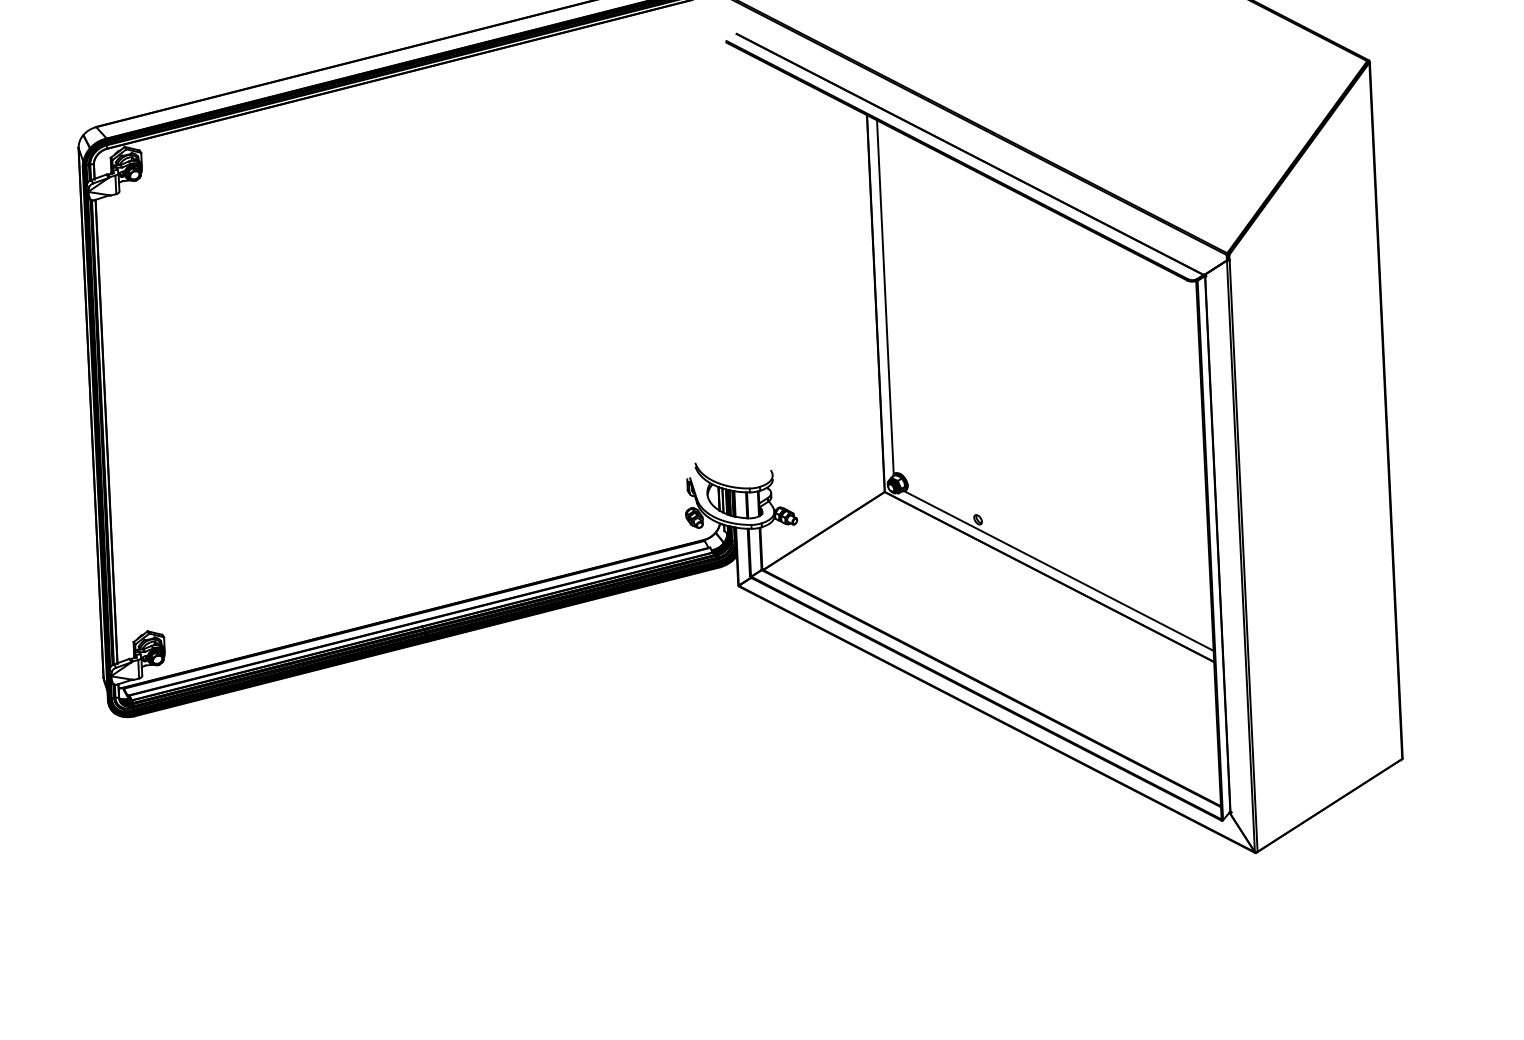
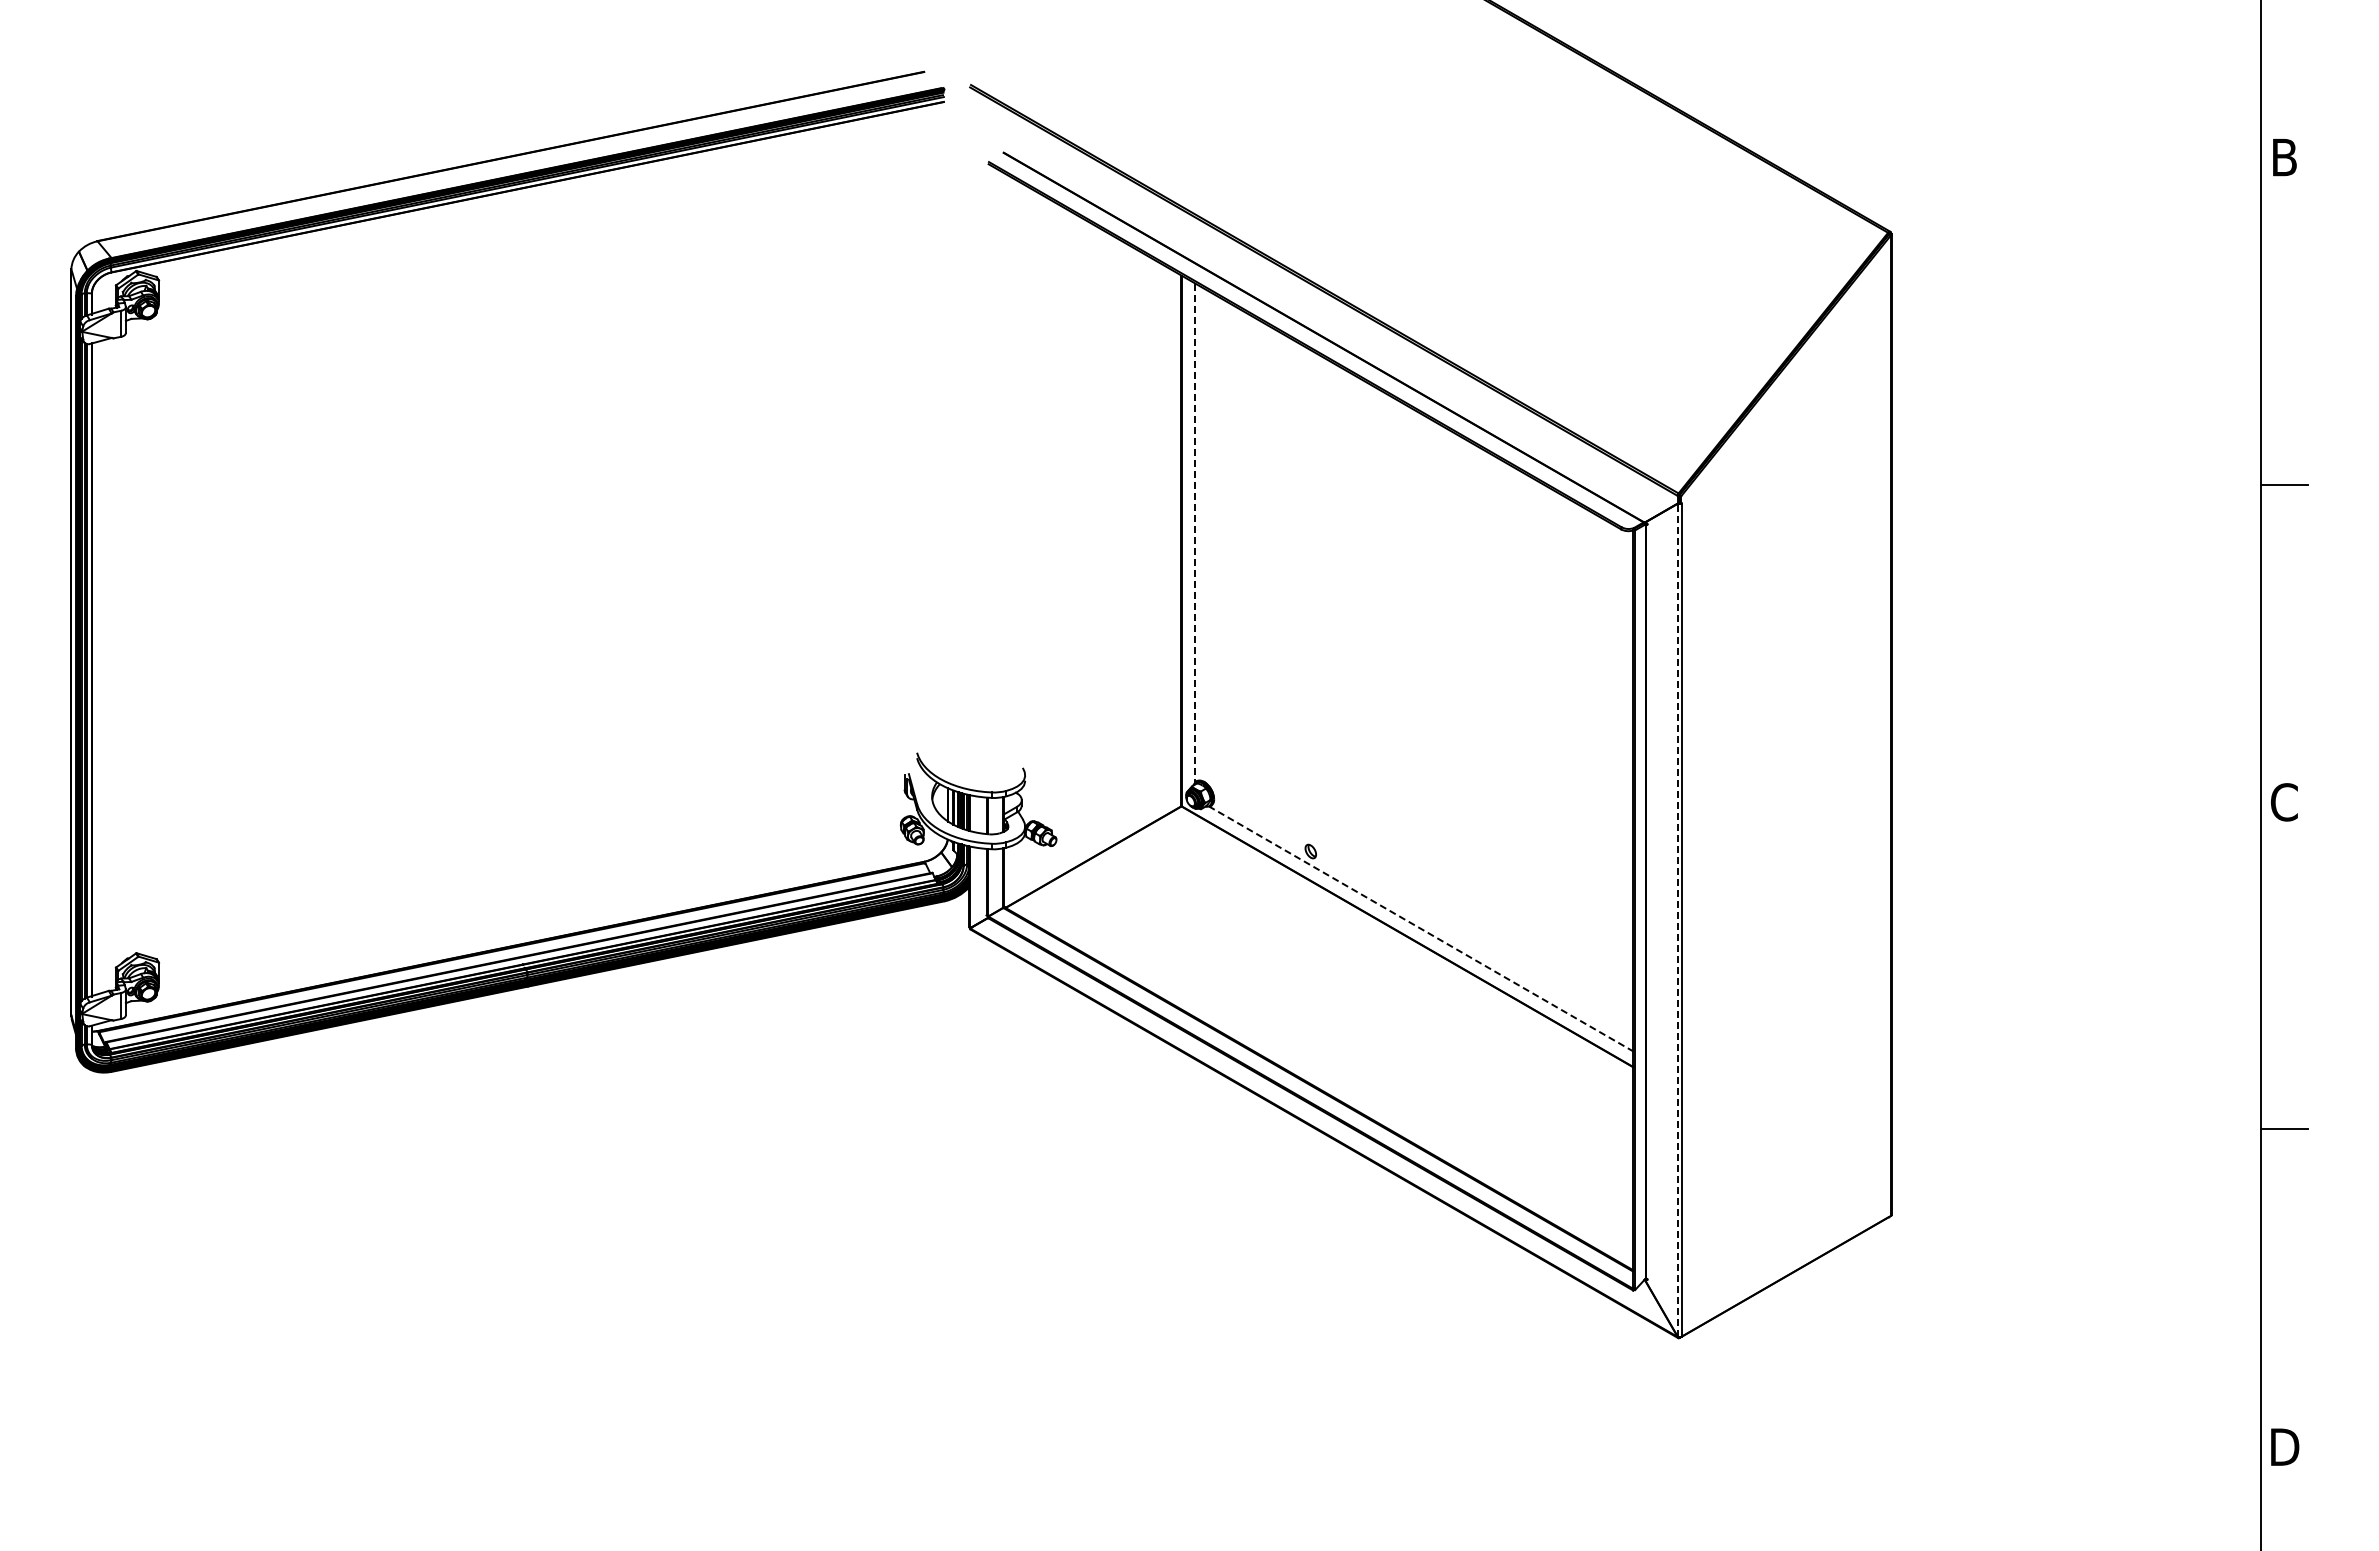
line: (885, 297) -> (1195, 533), solid -> dashed
line: (1240, 555) -> (1677, 919), solid -> dashed
line: (1059, 571) -> (1421, 929), solid -> dashed

